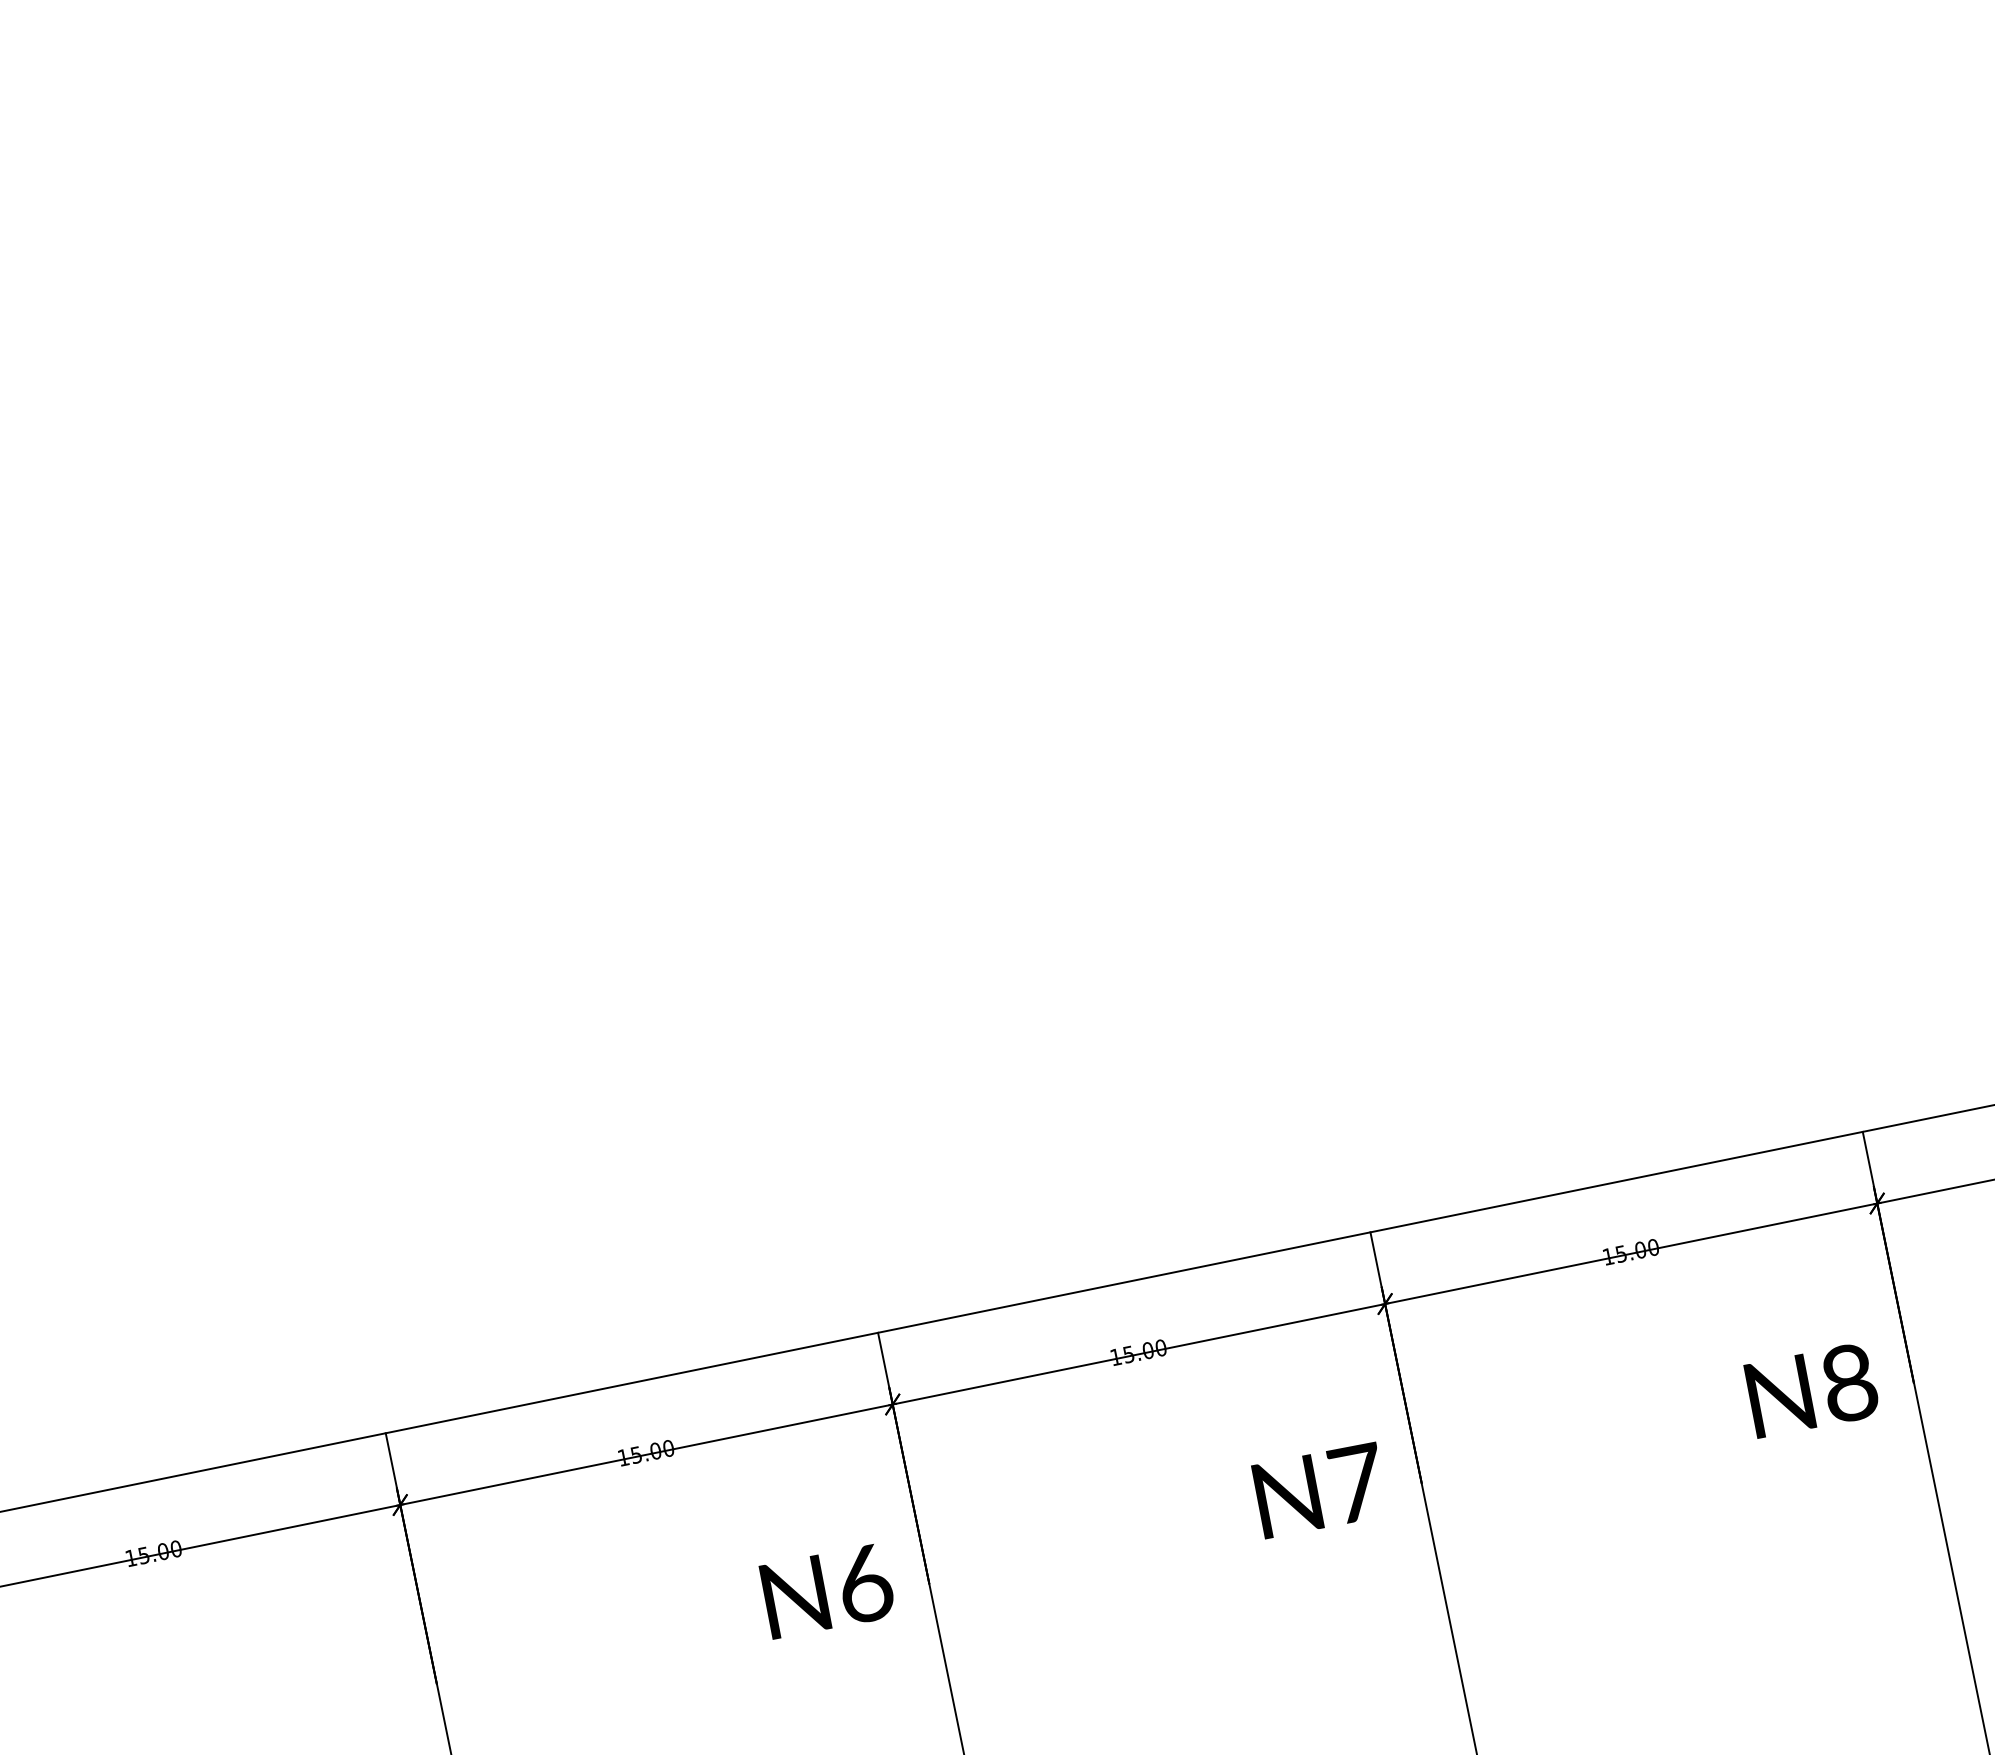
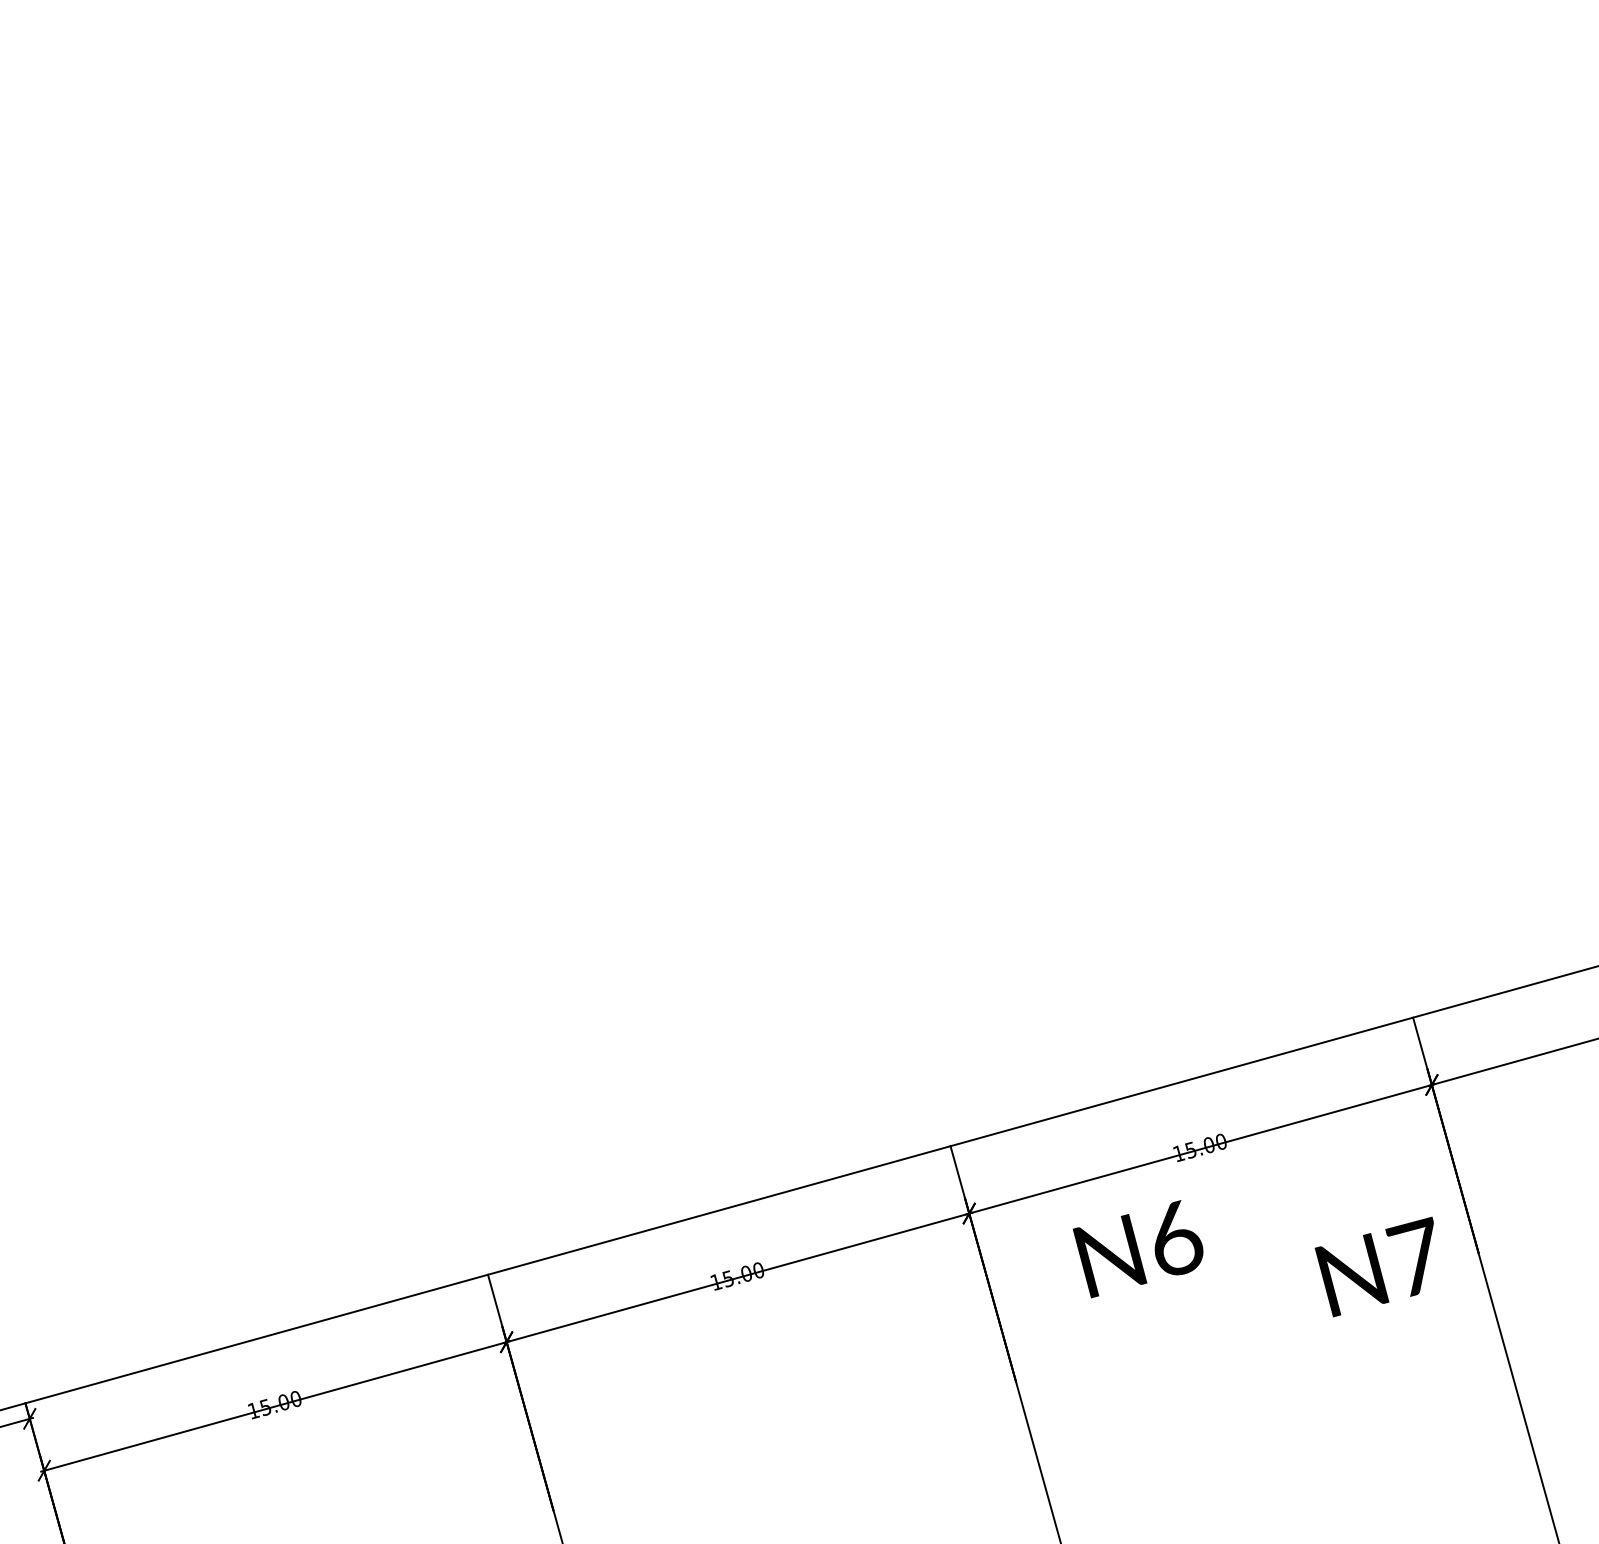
text: (825, 1591) -> (1138, 1248), moved

